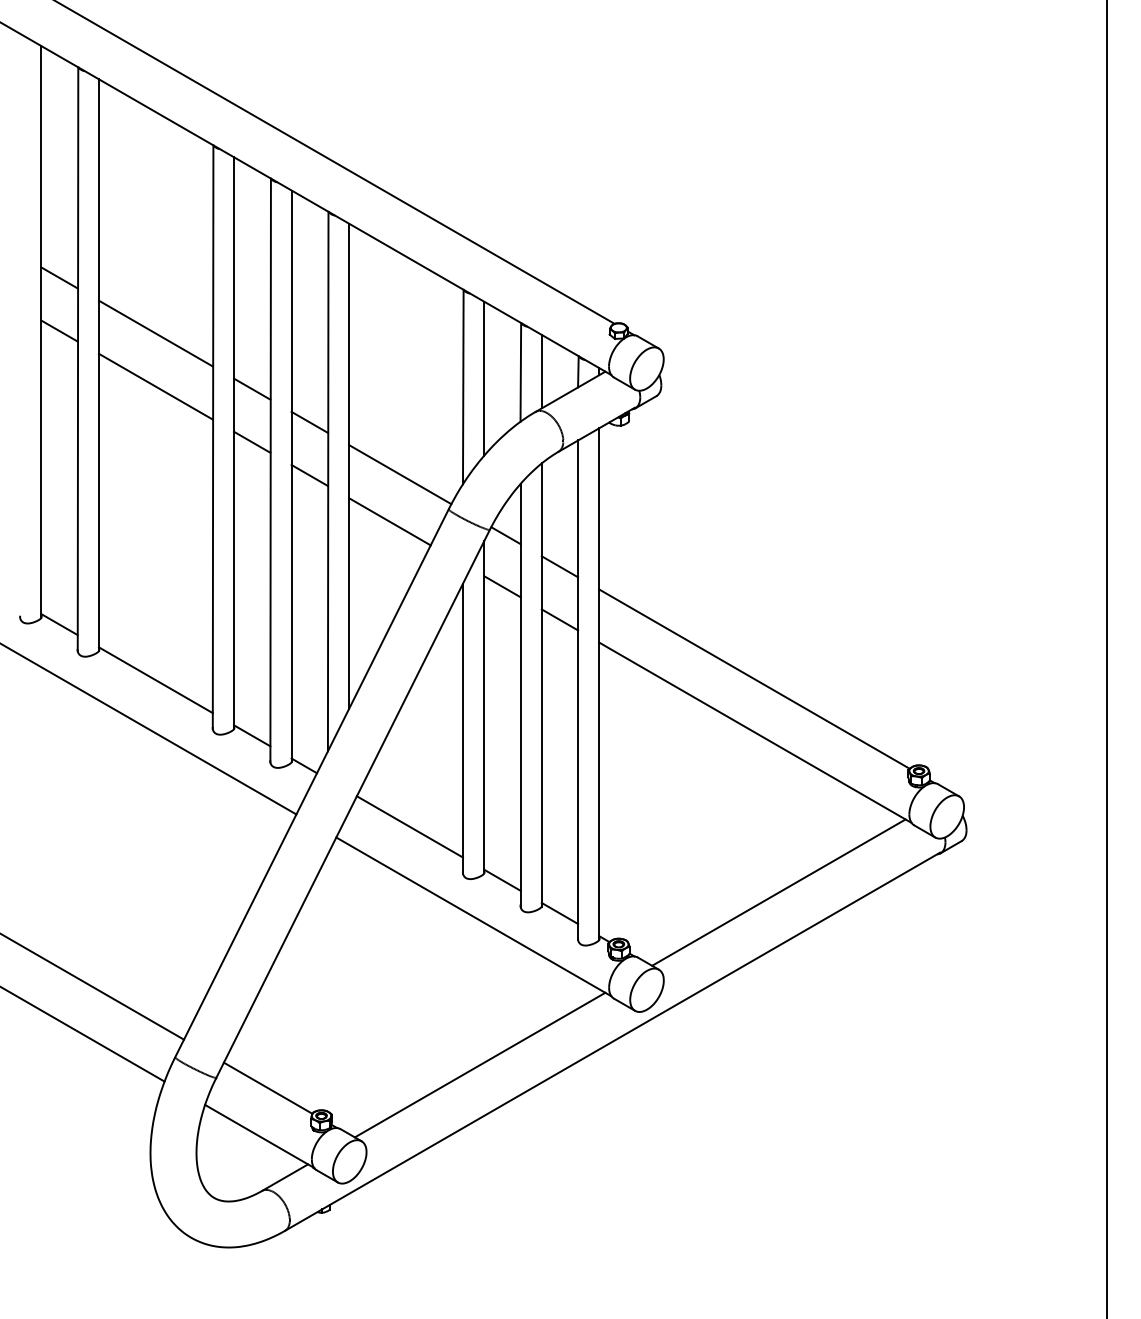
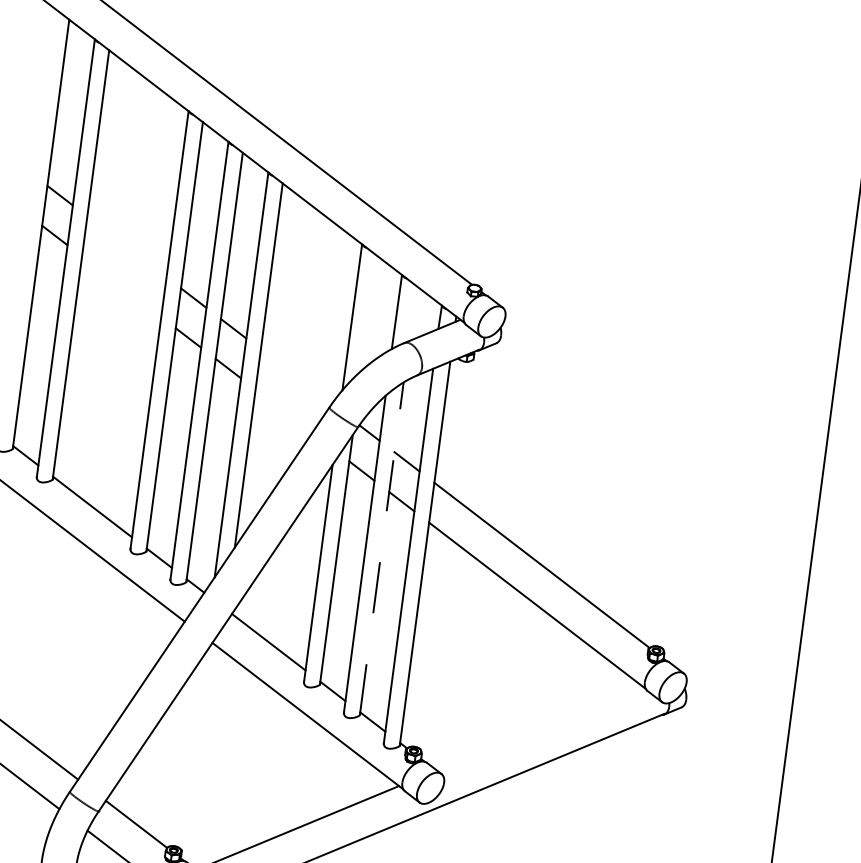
line: (155, 333) -> (126, 246), removed
line: (541, 371) -> (412, 313), removed
line: (484, 378) -> (369, 313), removed
line: (155, 386) -> (121, 286), removed
line: (400, 474) -> (296, 376), removed
line: (389, 521) -> (283, 410), removed
line: (541, 685) -> (381, 549), solid -> dashed
line: (778, 892) -> (538, 727), removed

